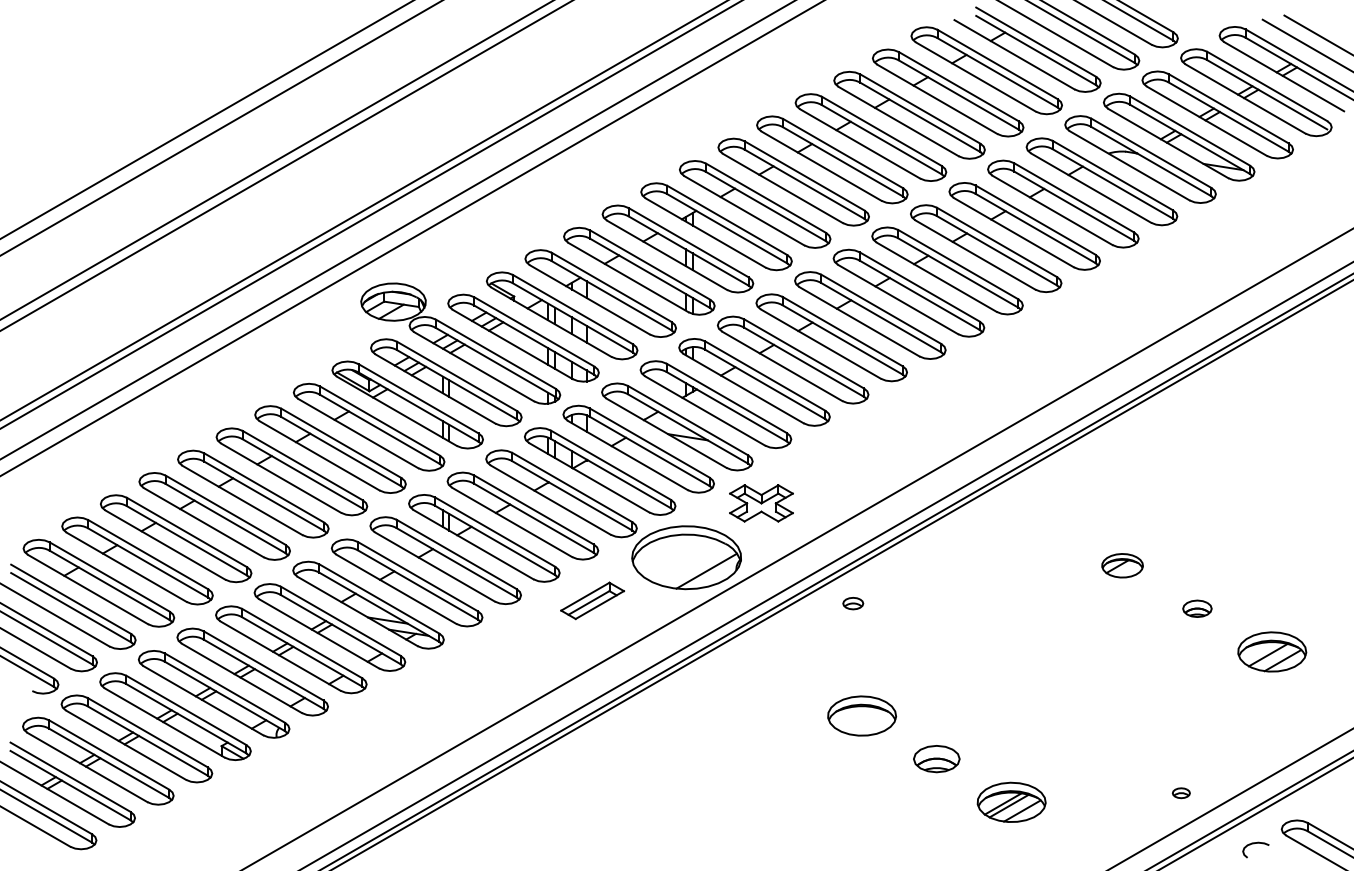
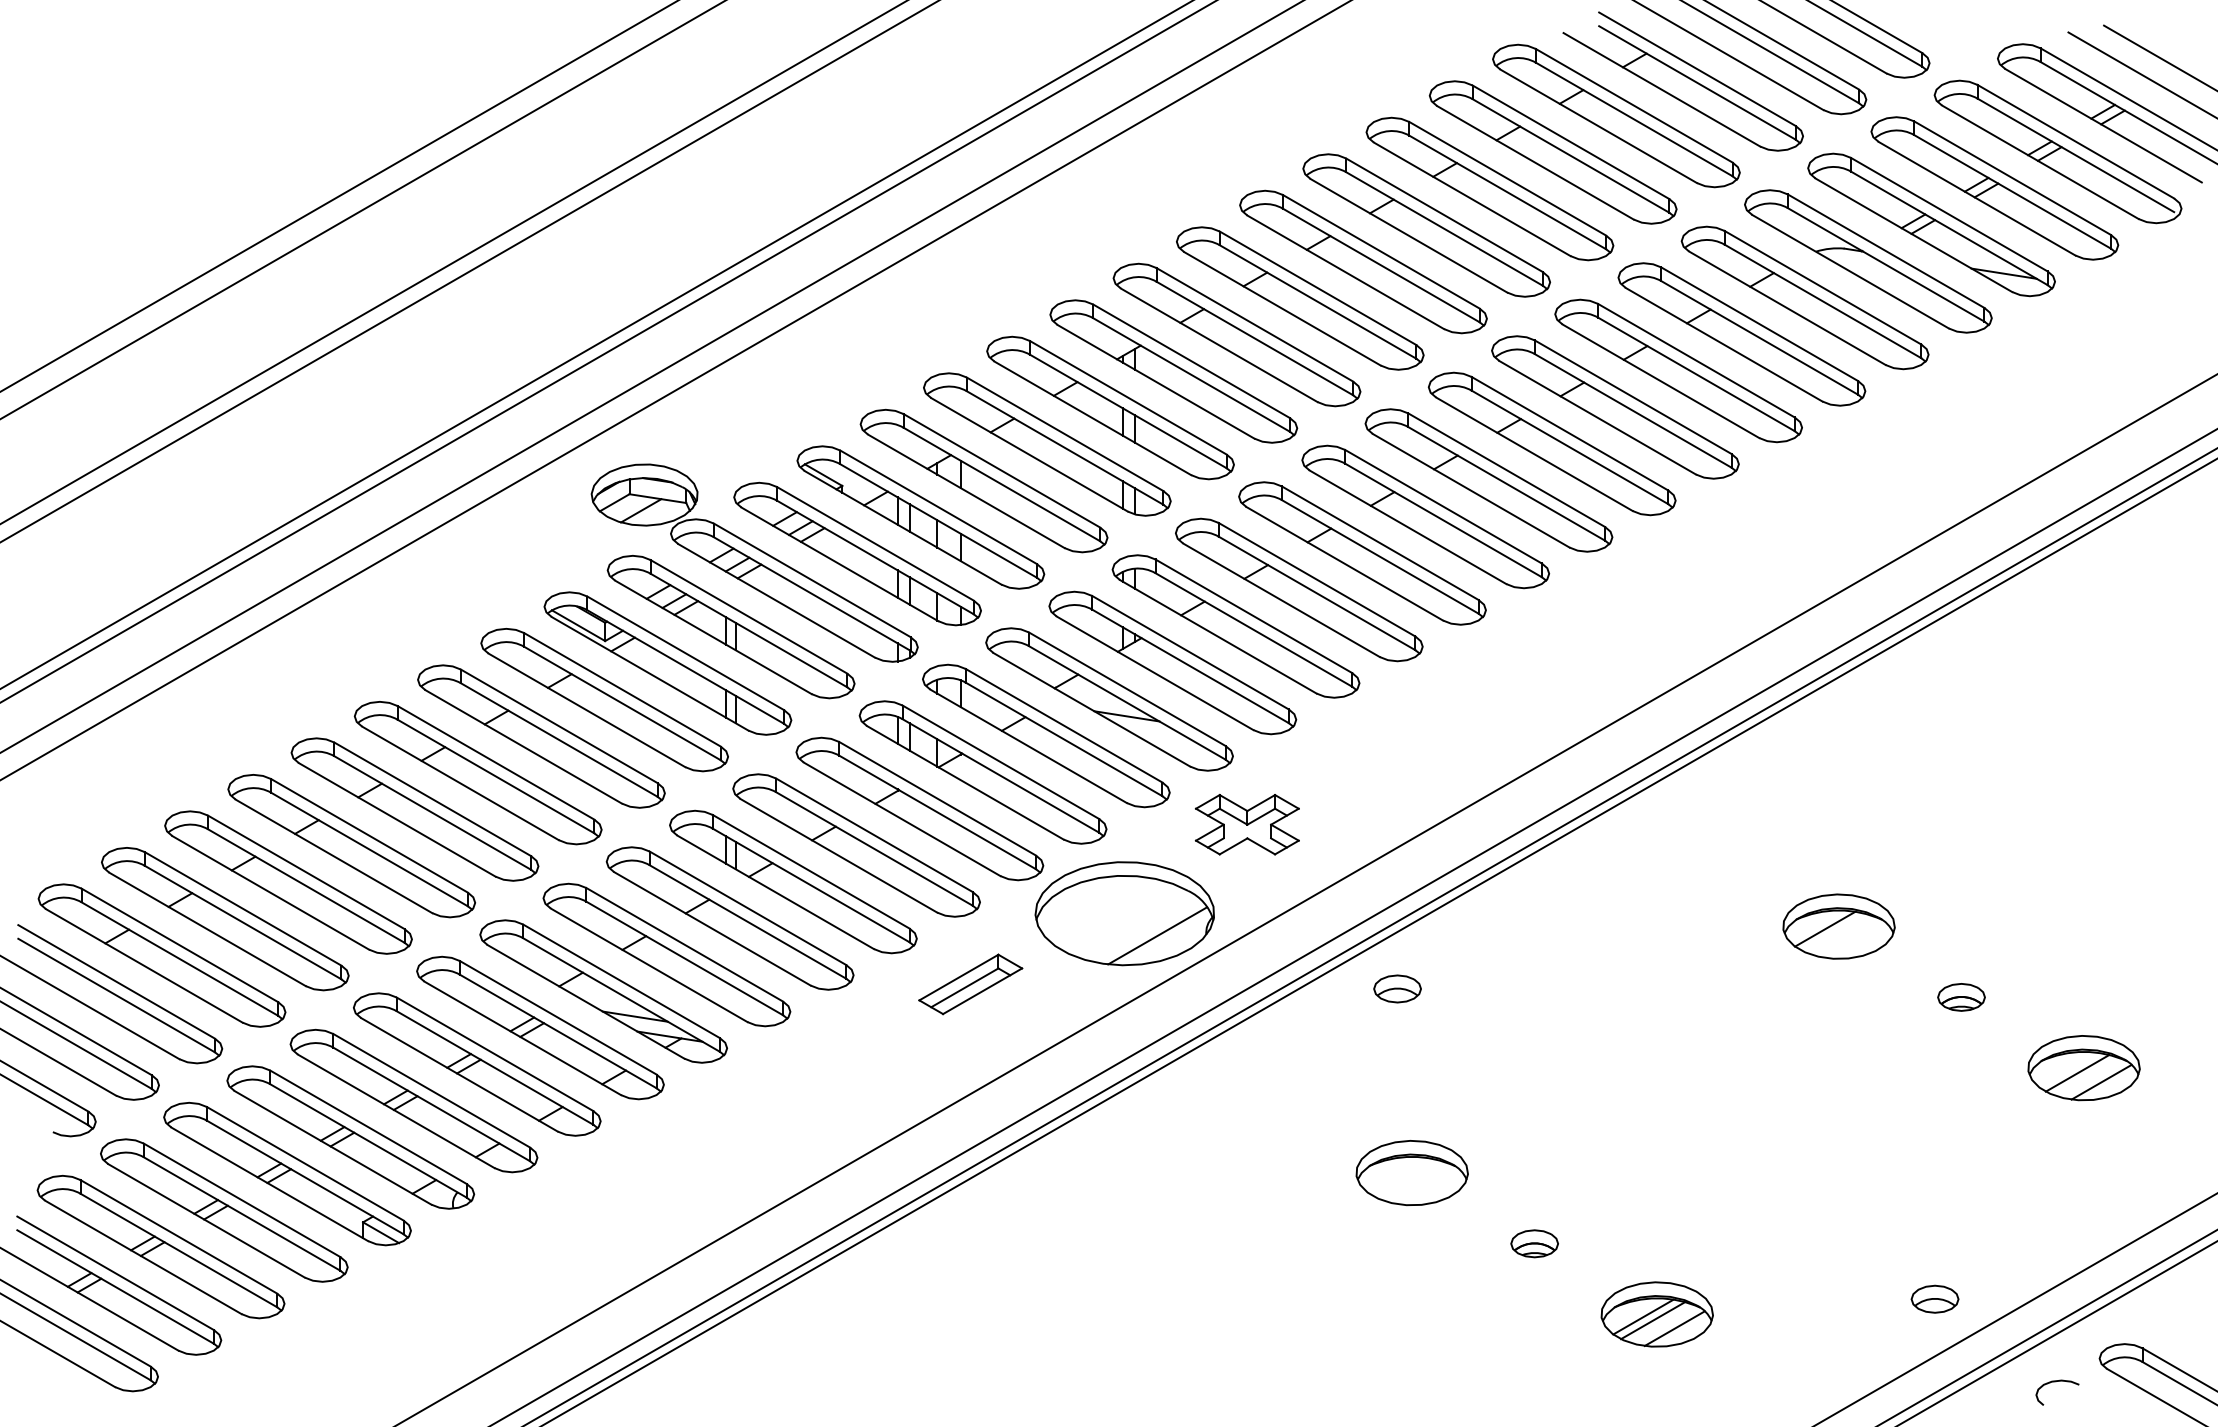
part: (1122, 565) -> (1838, 926), size x1.67
part: (853, 603) -> (1398, 988), size x1.43
part: (936, 759) -> (1534, 1244), size x0.62
part: (1181, 793) -> (1935, 1299), size x1.67

